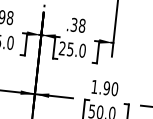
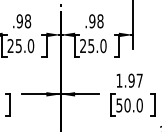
text: (74, 24) -> (92, 20), .38 -> .98
text: (114, 88) -> (139, 80), 1.90 -> 1.97

